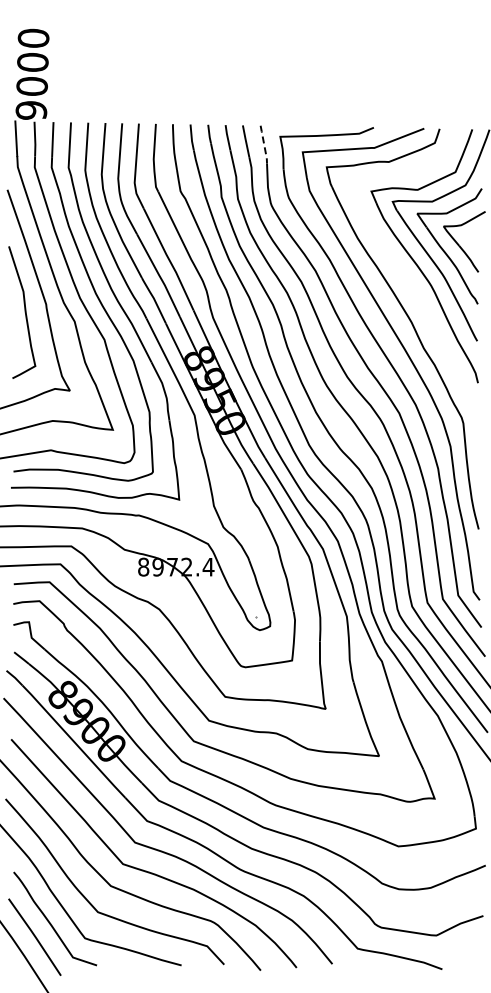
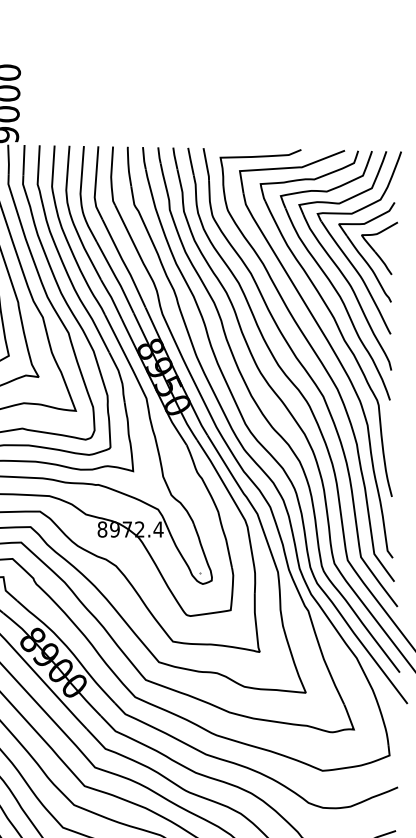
line: (264, 145) -> (206, 165), dashed -> solid
part: (407, 278) -> (330, 280), added

